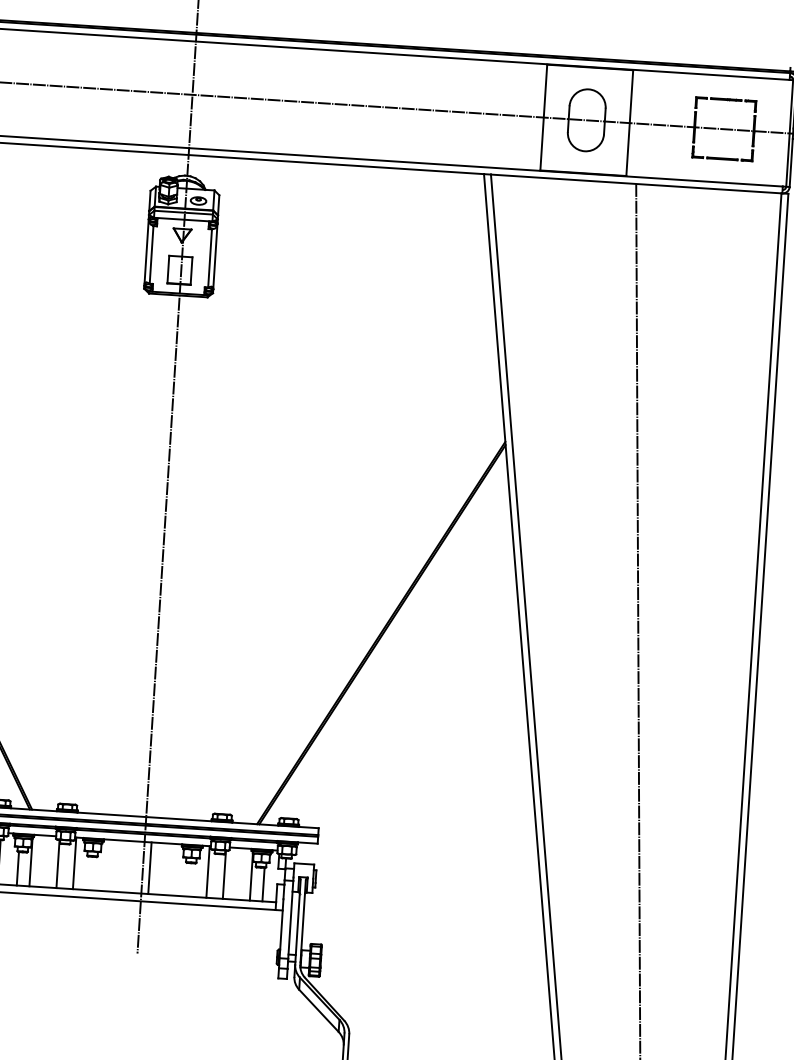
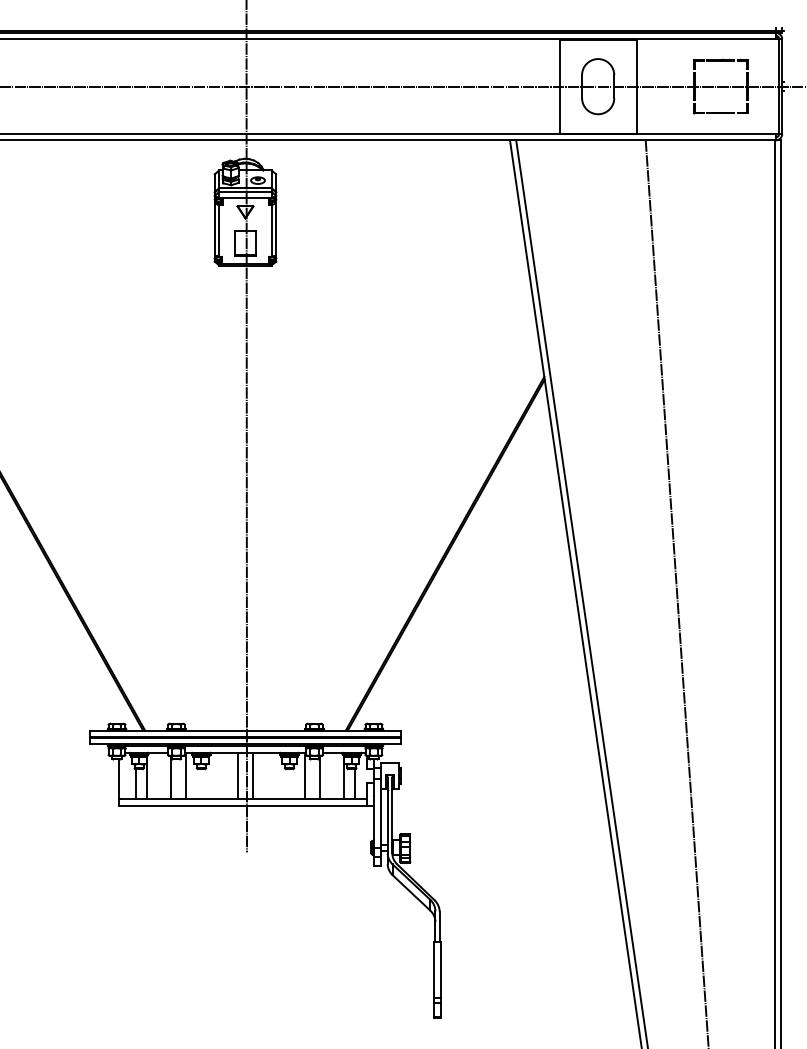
line: (132, 866) -> (237, 775), added

